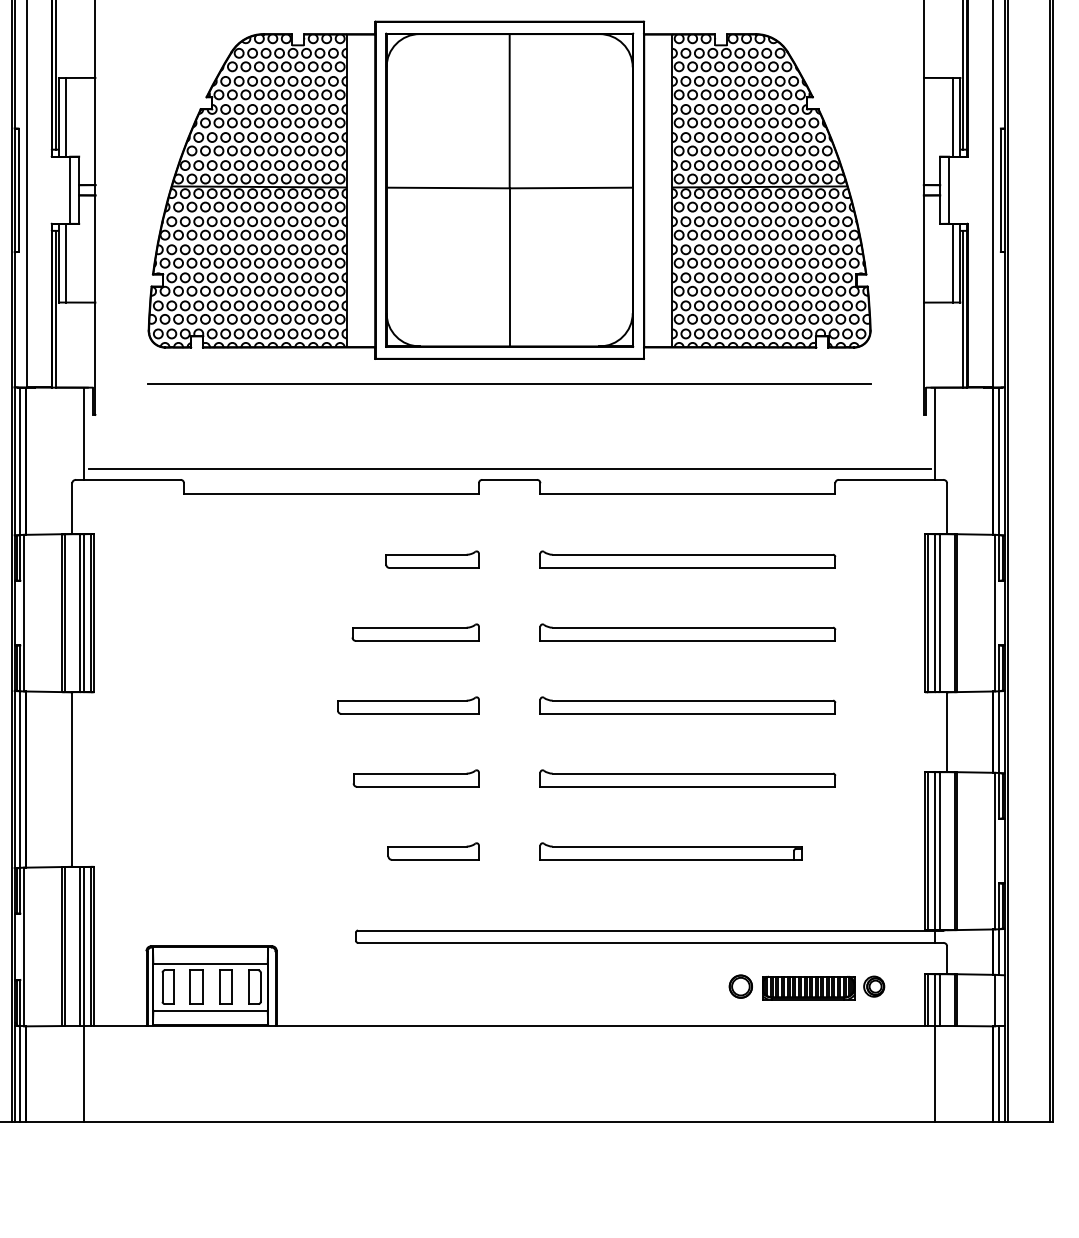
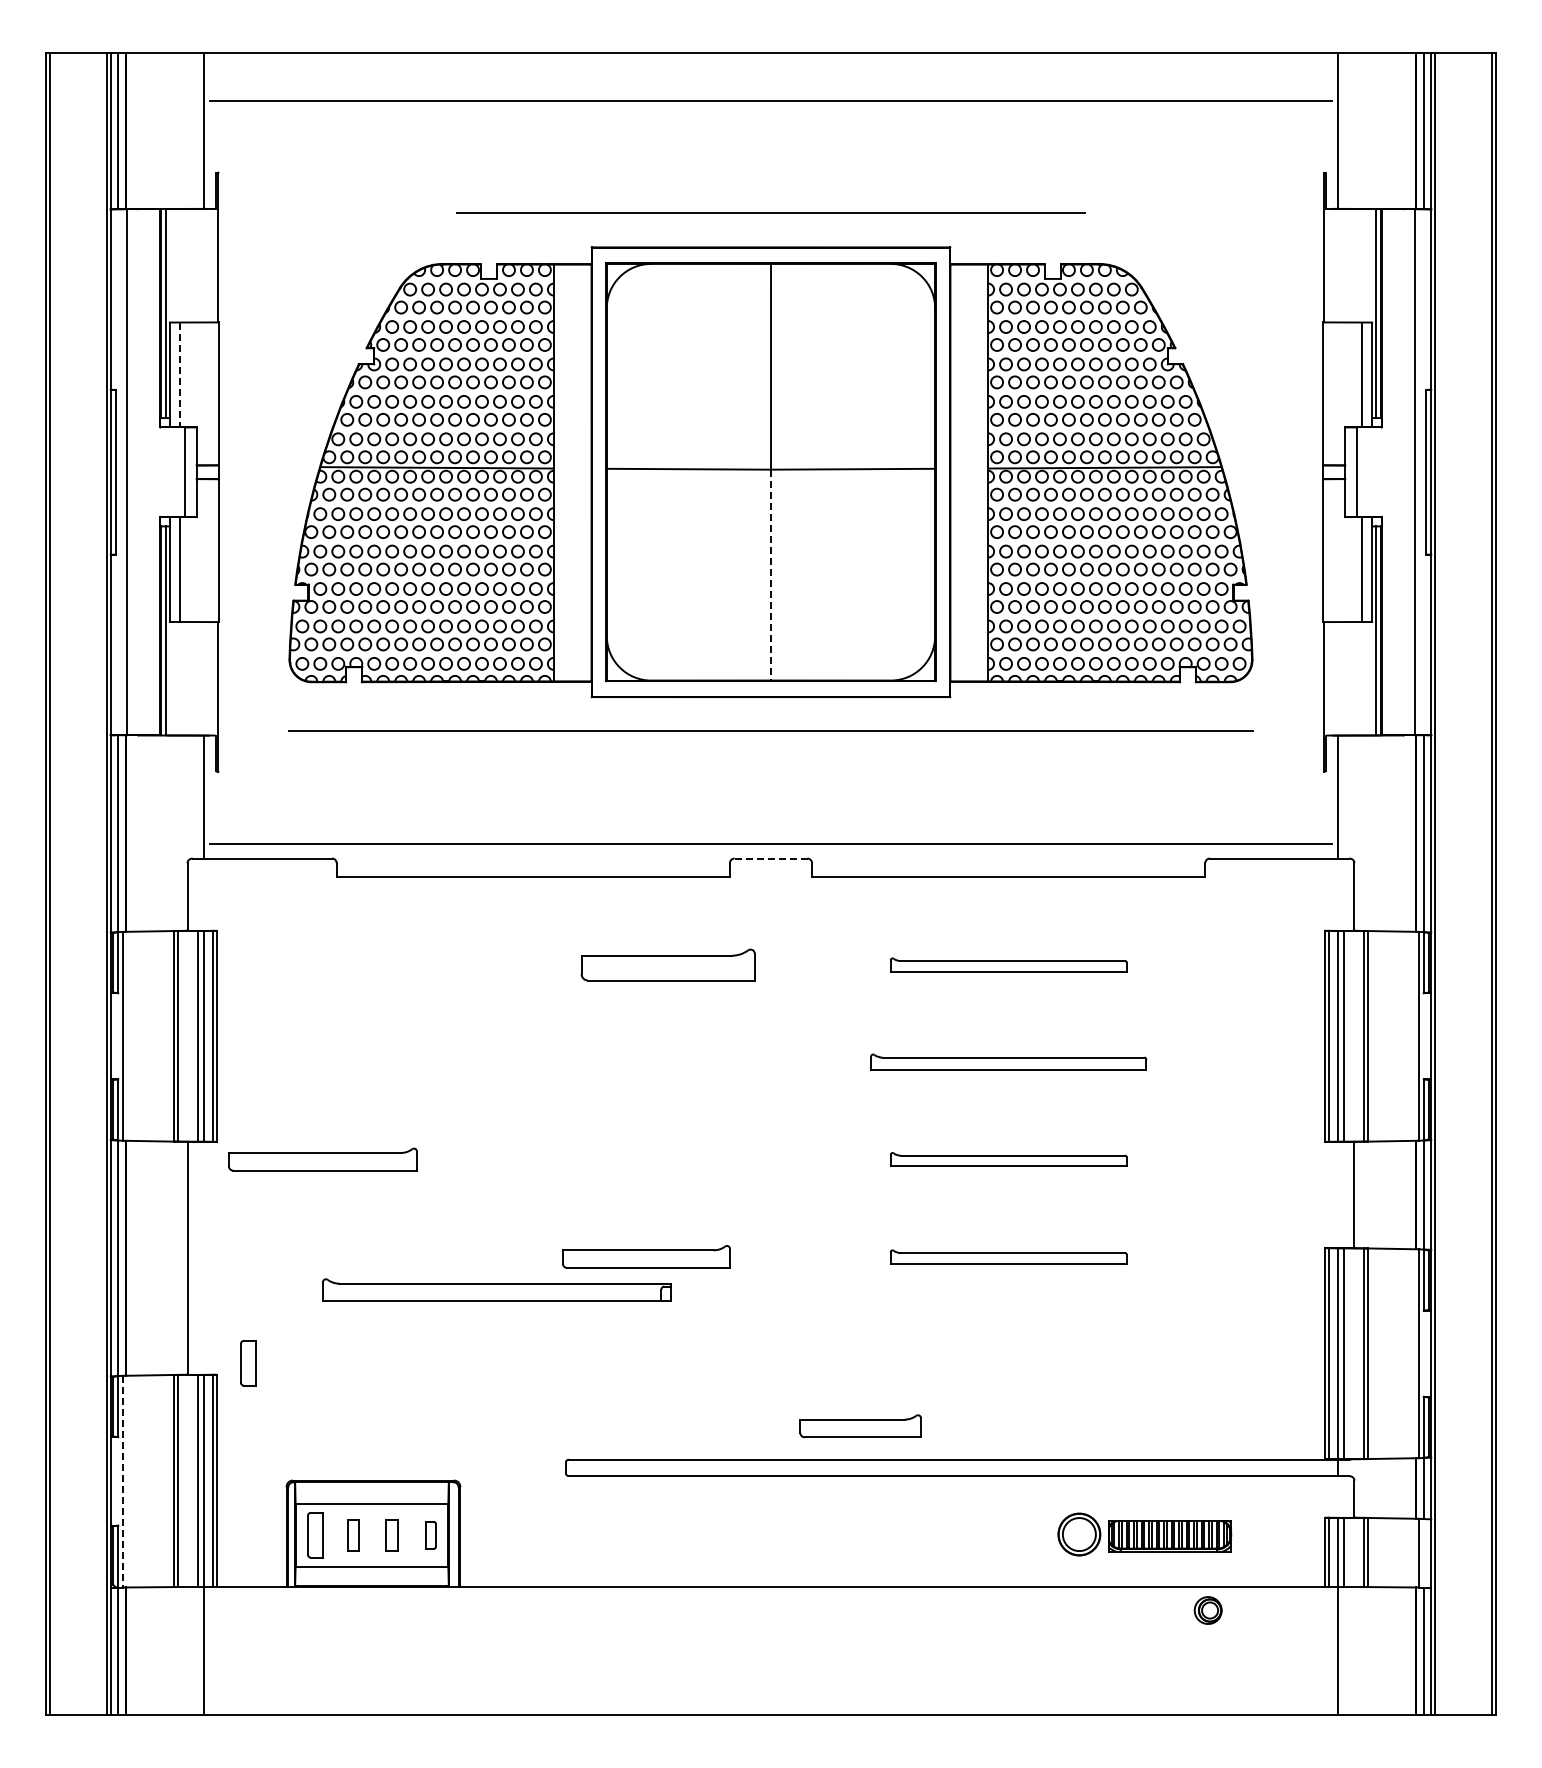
line: (66, 117) -> (179, 375), solid -> dashed
line: (510, 267) -> (771, 575), solid -> dashed
line: (510, 479) -> (771, 858), solid -> dashed
part: (432, 559) -> (667, 964), size x1.4
part: (687, 559) -> (1008, 964), size x0.6
part: (415, 632) -> (645, 1062), removed
part: (687, 632) -> (1008, 1061), size x0.7
part: (408, 705) -> (322, 1159), moved
part: (687, 705) -> (1008, 1159), size x0.6
part: (687, 778) -> (1008, 1256), size x0.6
part: (670, 850) -> (496, 1289), moved
part: (433, 851) -> (860, 1426), moved
part: (117, 858) -> (248, 1363), added
line: (24, 946) -> (123, 1481), solid -> dashed
part: (740, 986) -> (1079, 1534), size x1.4
part: (873, 986) -> (1207, 1610), moved
part: (196, 987) -> (353, 1535), size x0.7
part: (225, 987) -> (391, 1535), size x0.7
part: (254, 987) -> (430, 1535), size x0.6

